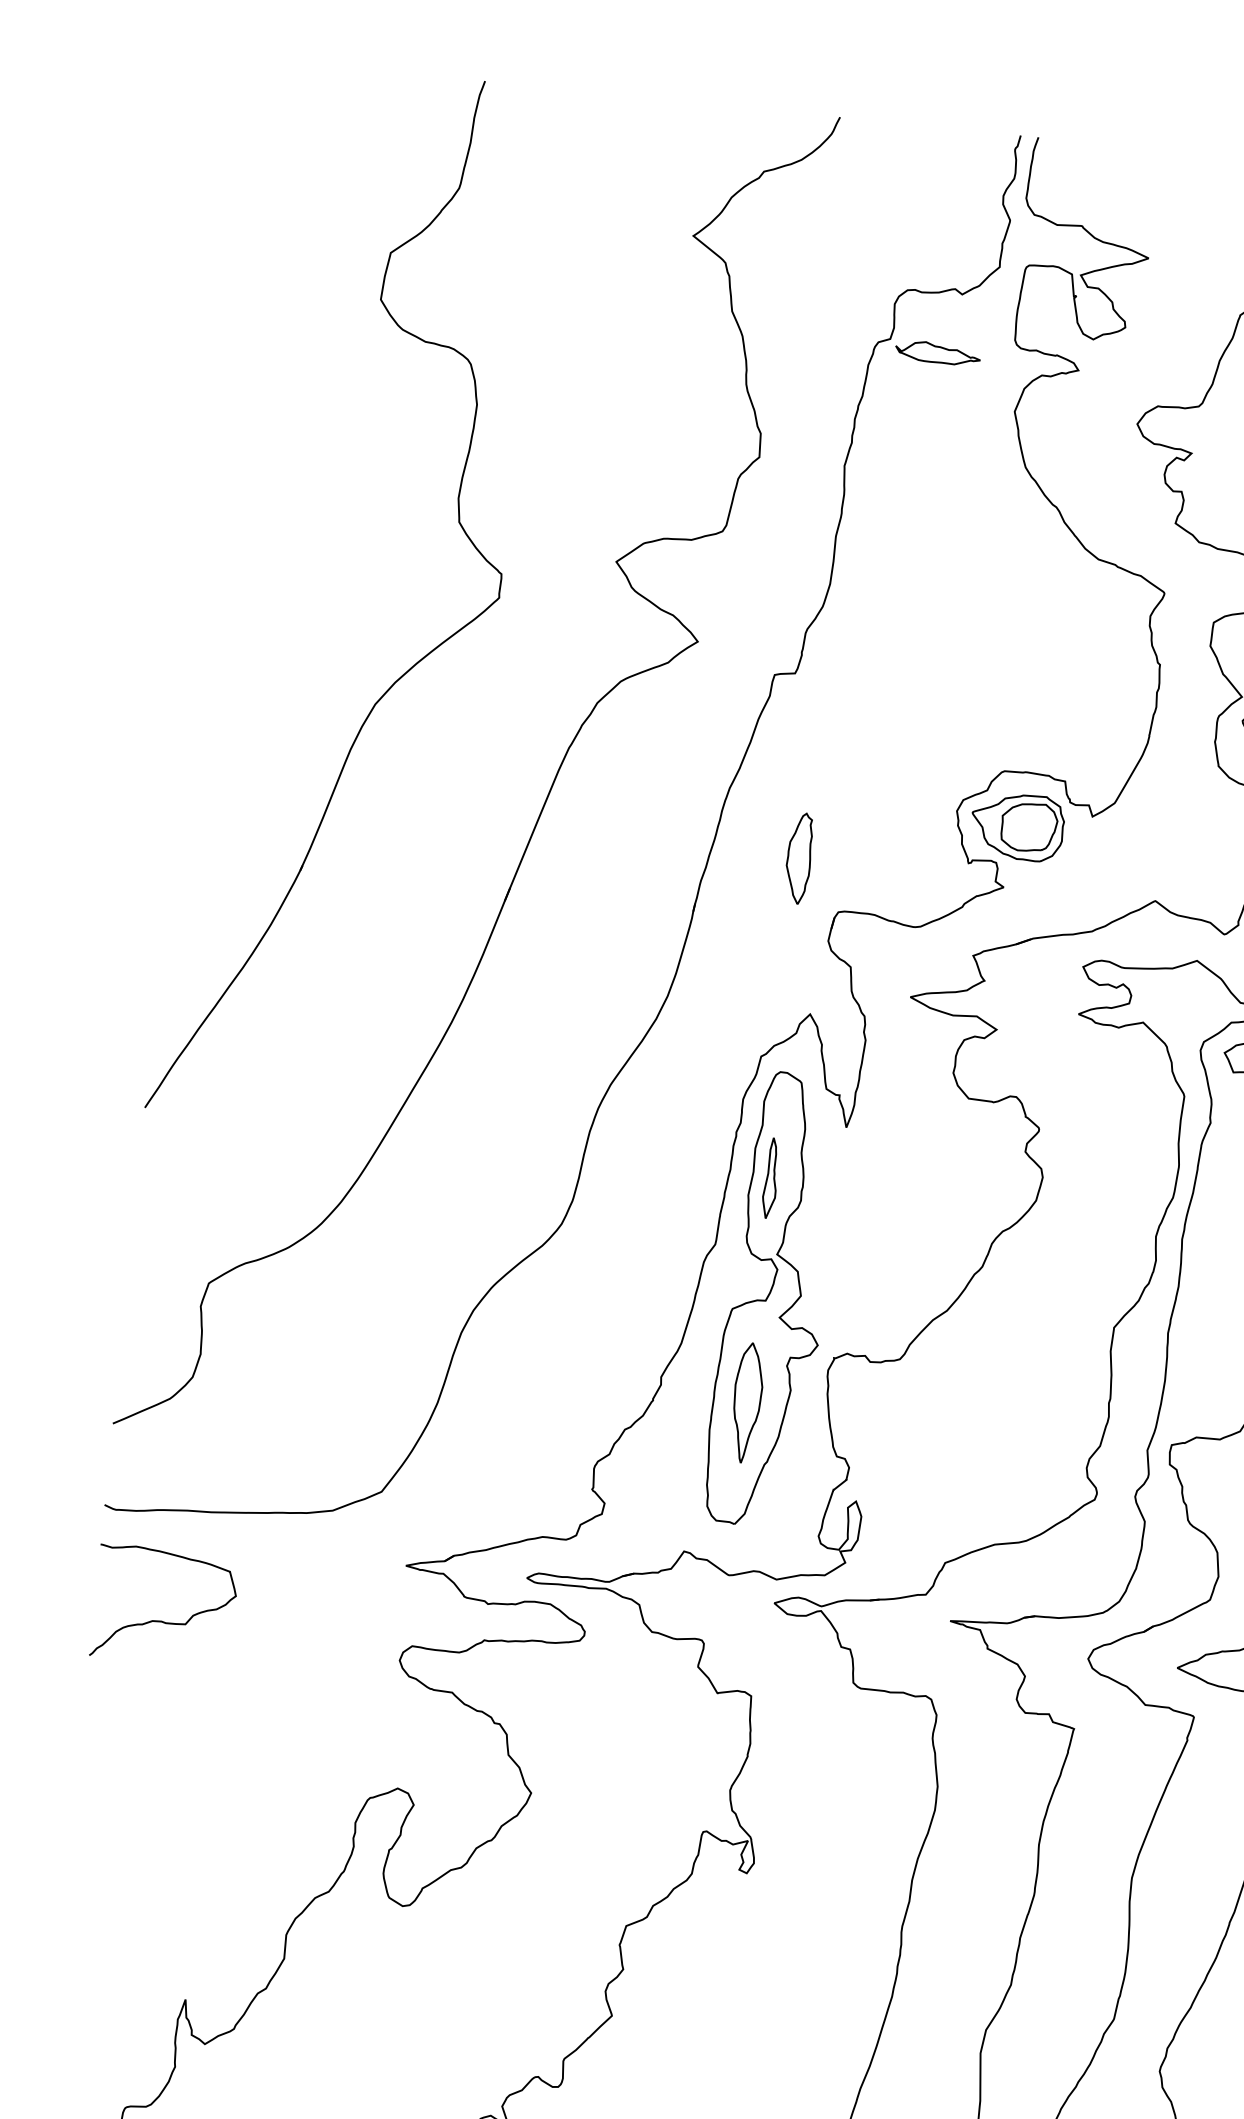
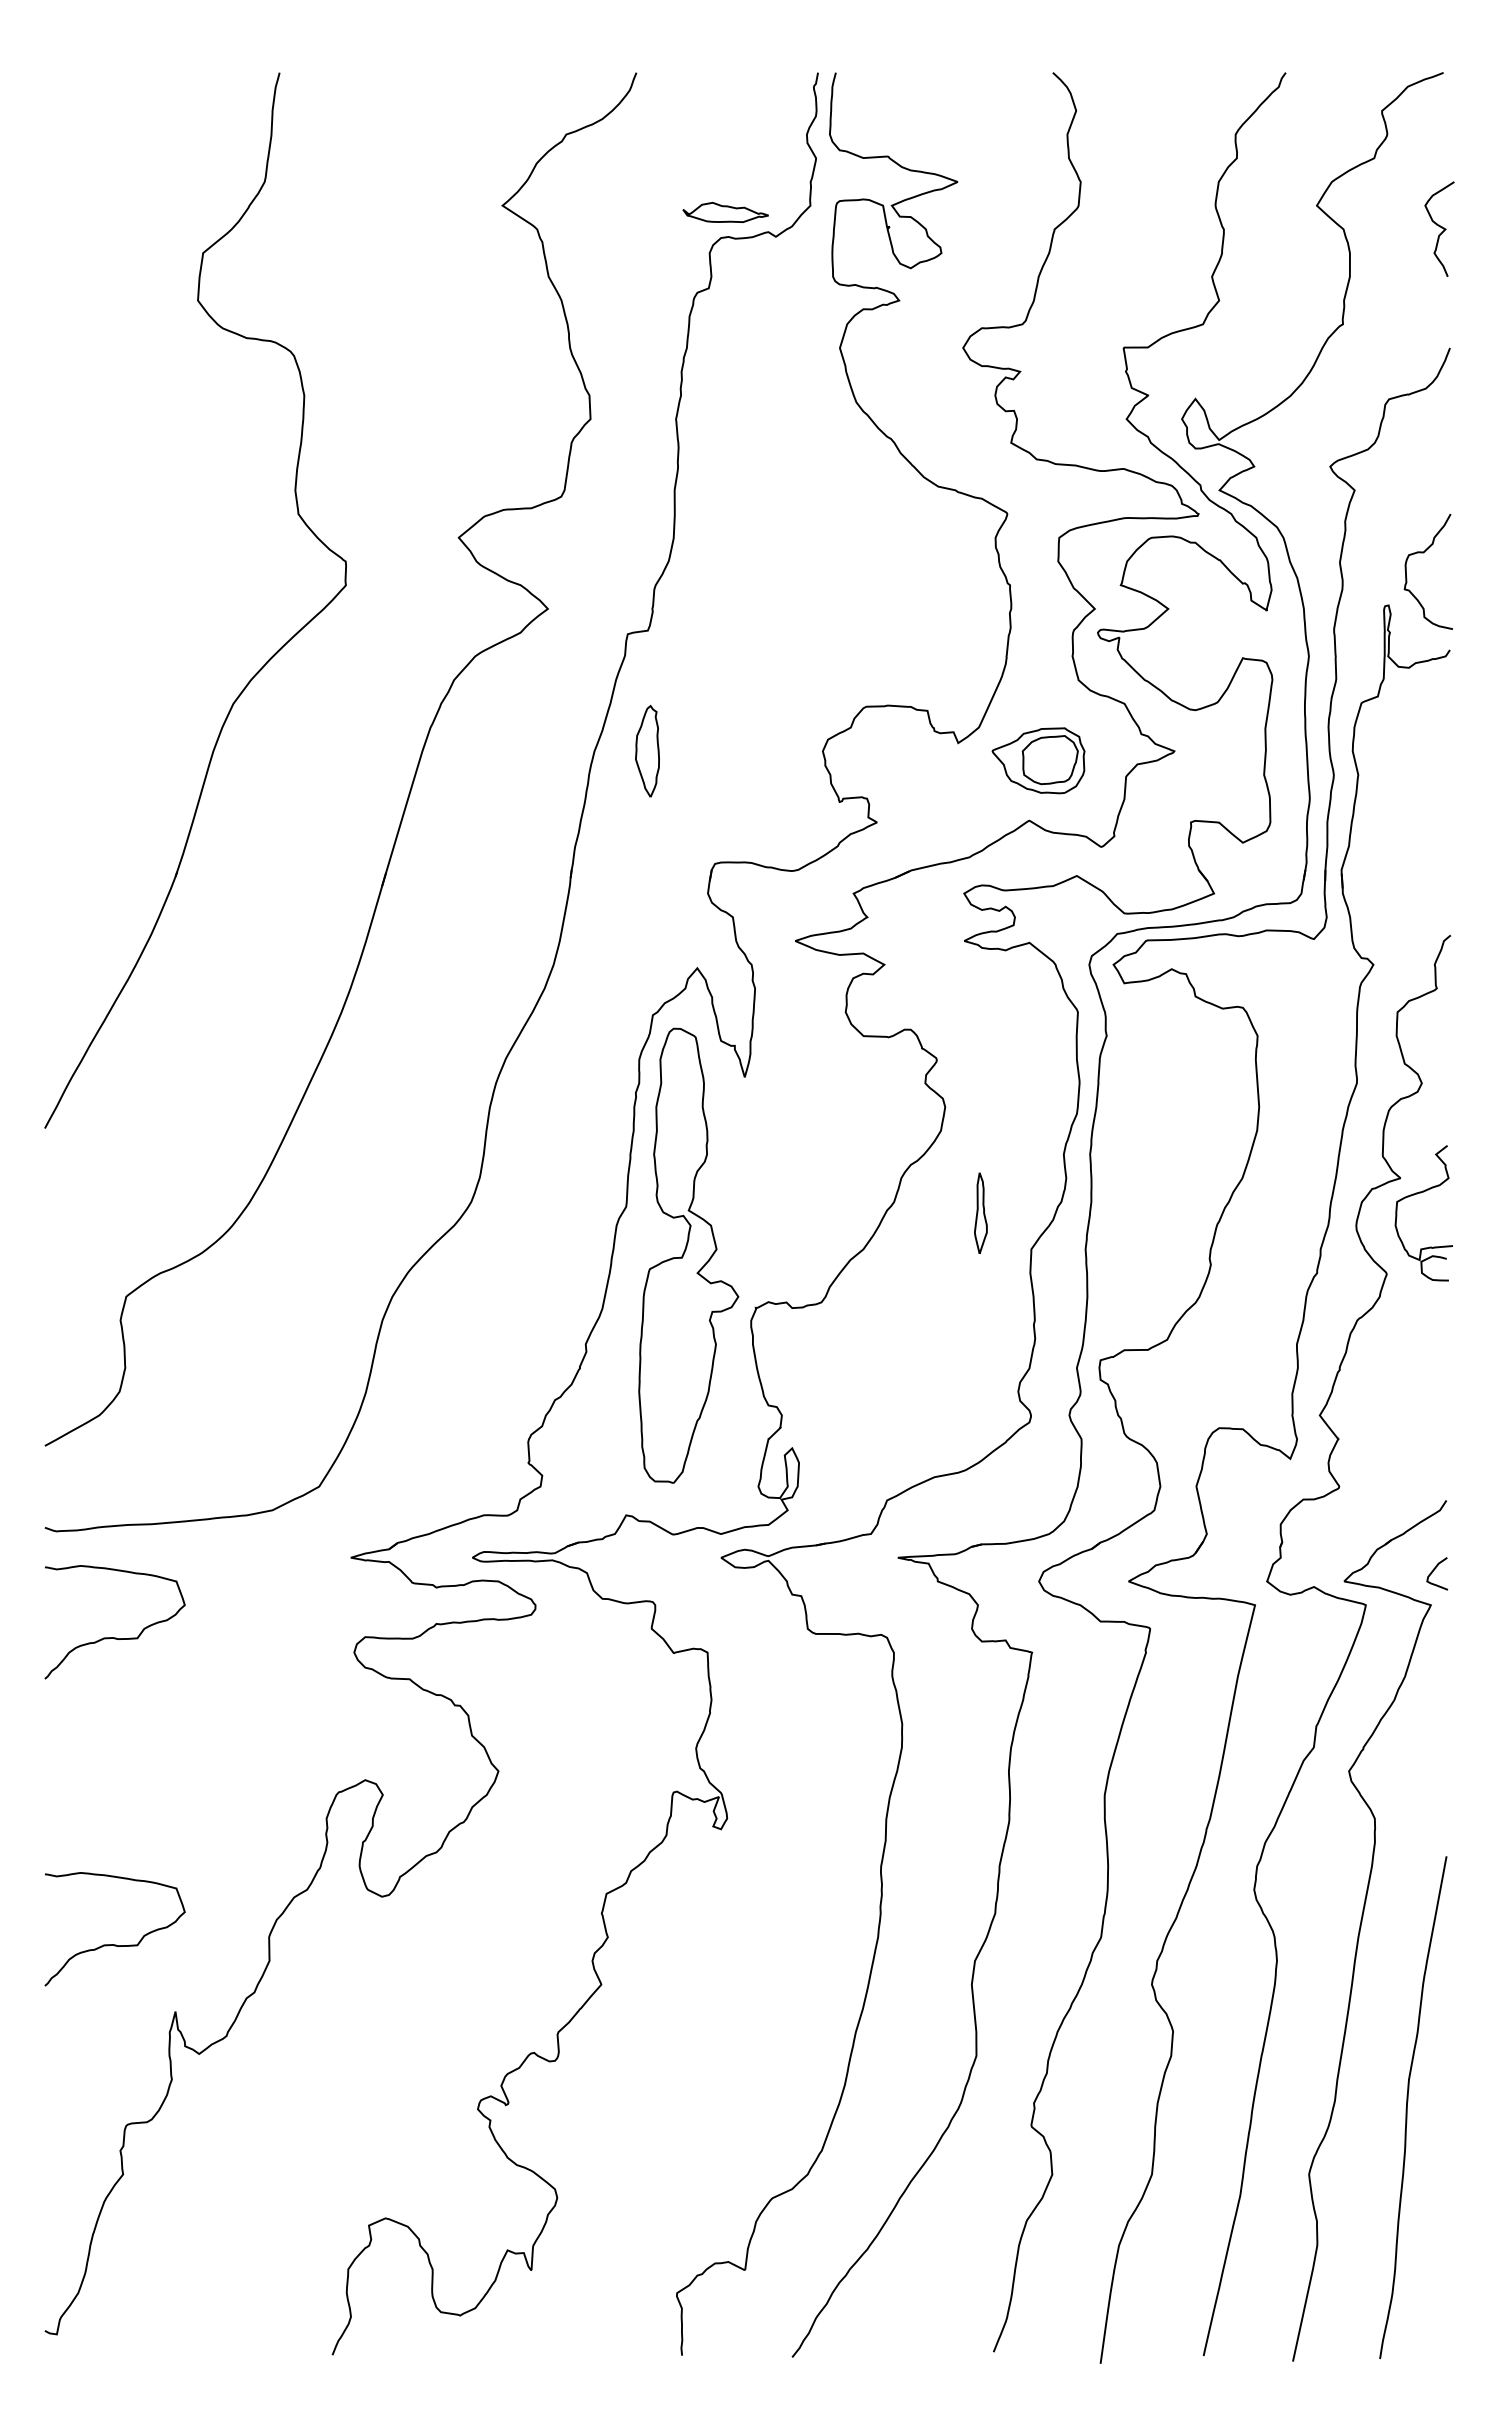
part: (937, 352) -> (725, 211), moved
part: (1017, 826) -> (1038, 760), moved
part: (799, 857) -> (647, 750), moved
part: (770, 1177) -> (980, 1212), moved
part: (746, 1402) -> (673, 1360), removed
curve: (131, 1926) -> (114, 1944), added

